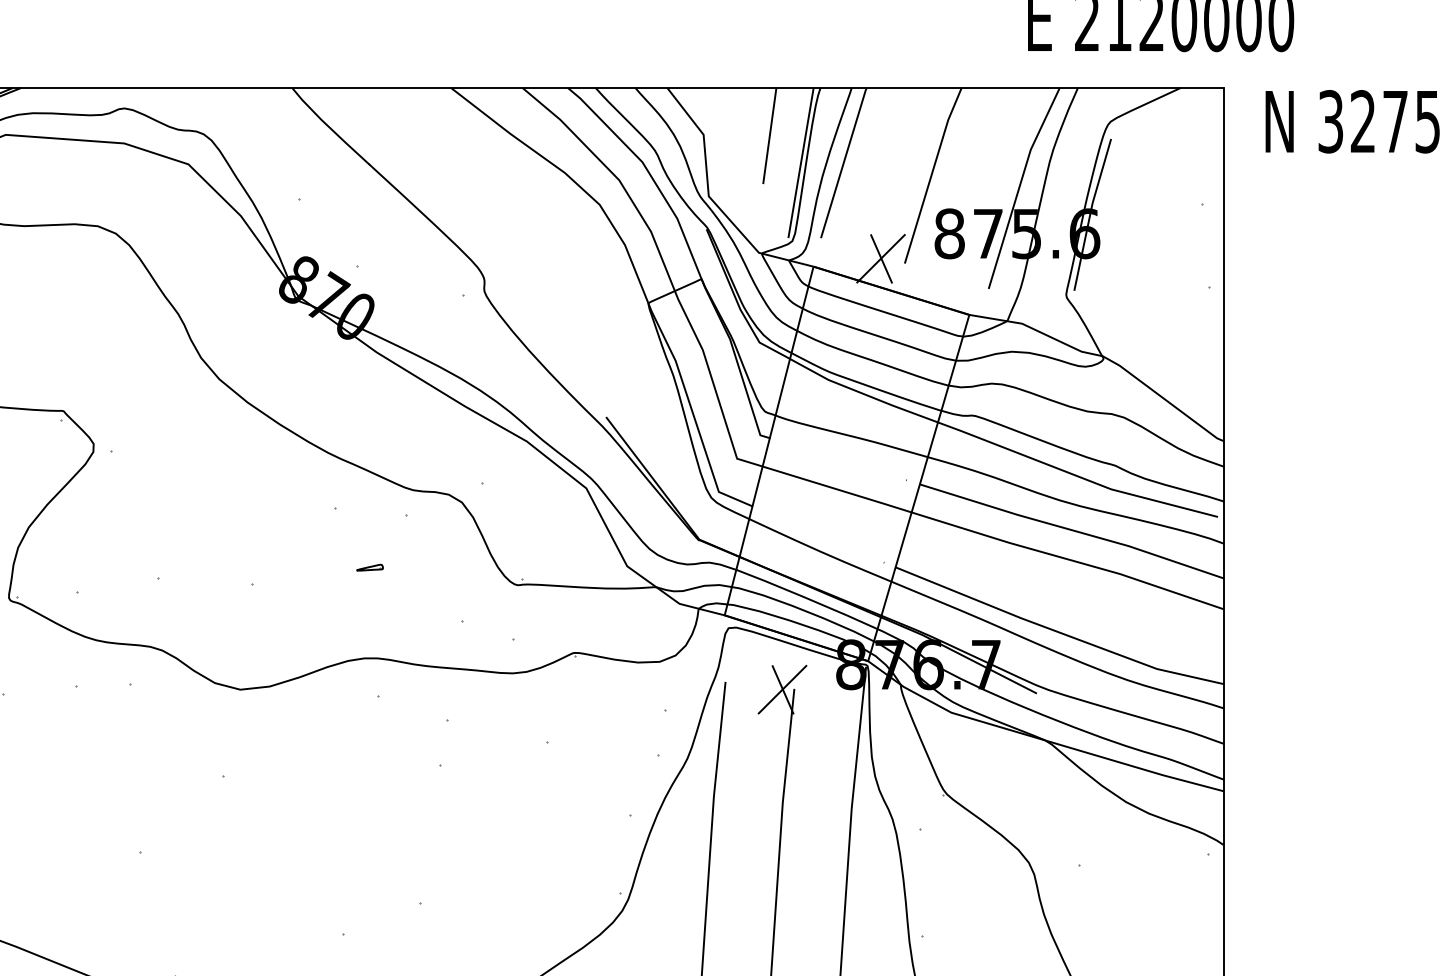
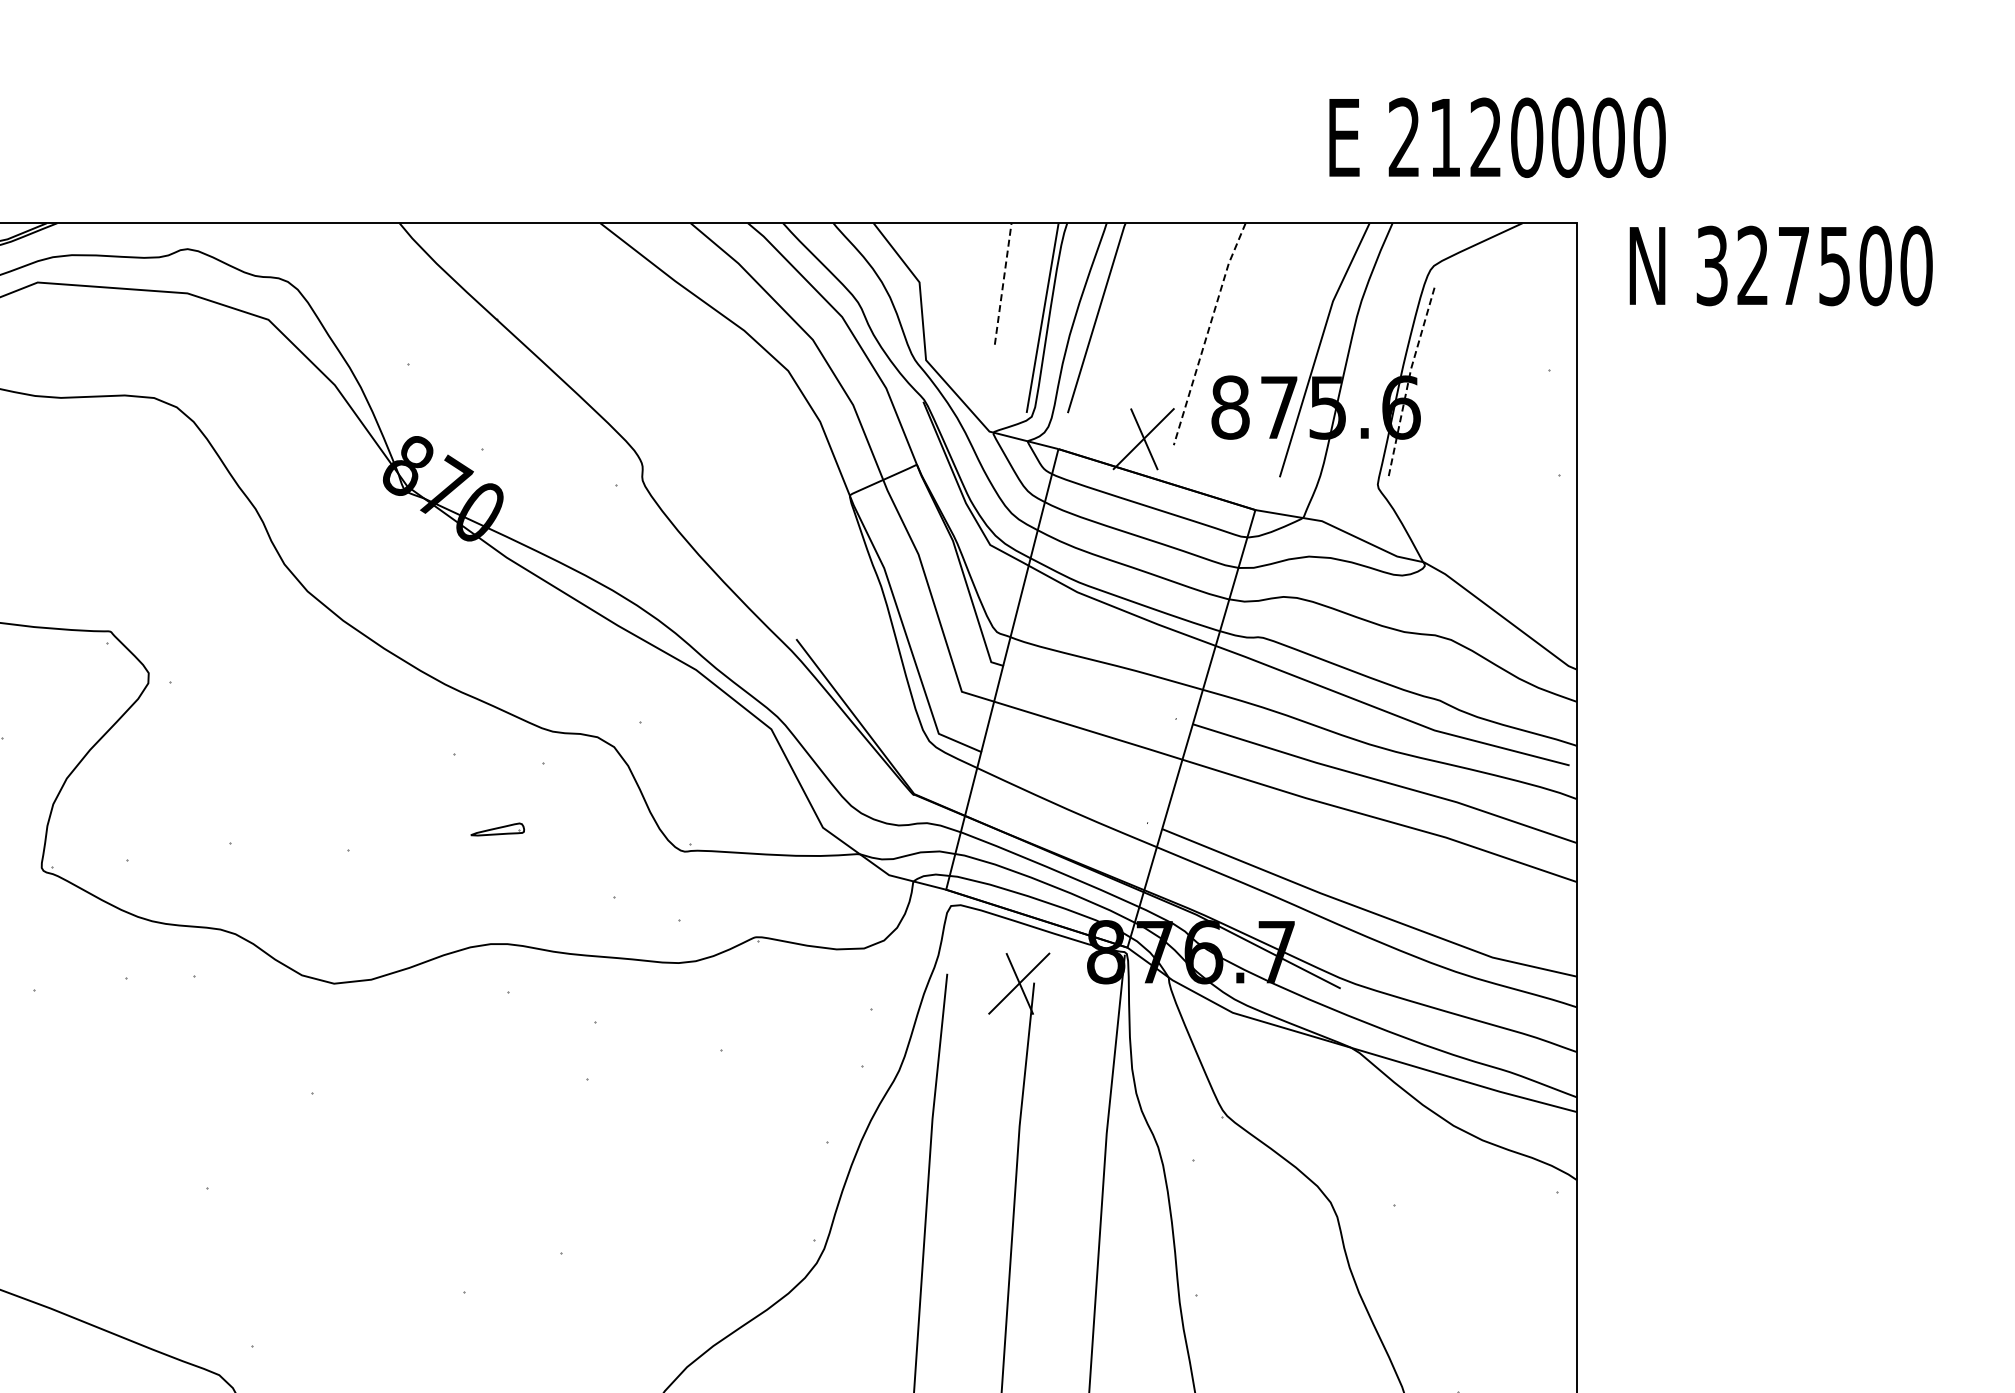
line: (770, 135) -> (1003, 283), solid -> dashed
line: (931, 174) -> (1207, 332), solid -> dashed
line: (1090, 213) -> (1408, 382), solid -> dashed
part: (369, 567) -> (497, 829), size x1.6

